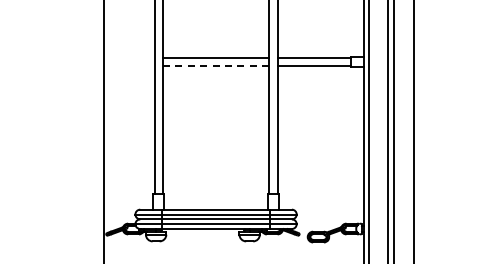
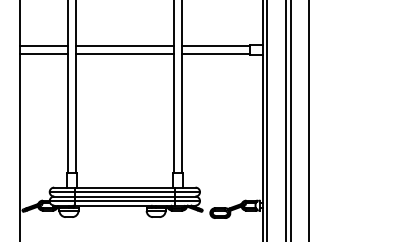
line: (128, 57) -> (43, 45), added
line: (128, 65) -> (43, 53), added
line: (216, 65) -> (125, 53), dashed -> solid

